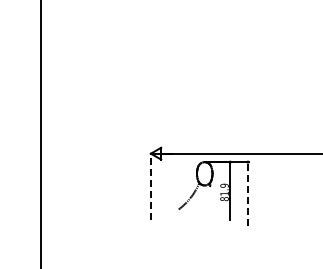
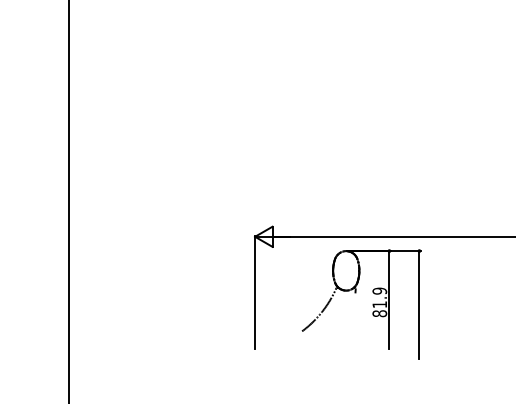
line: (150, 186) -> (254, 292), dashed -> solid
line: (247, 193) -> (418, 304), dashed -> solid

